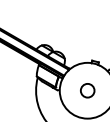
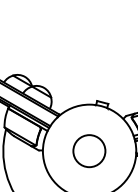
circle: (87, 90) -> (89, 150), size x1.4

